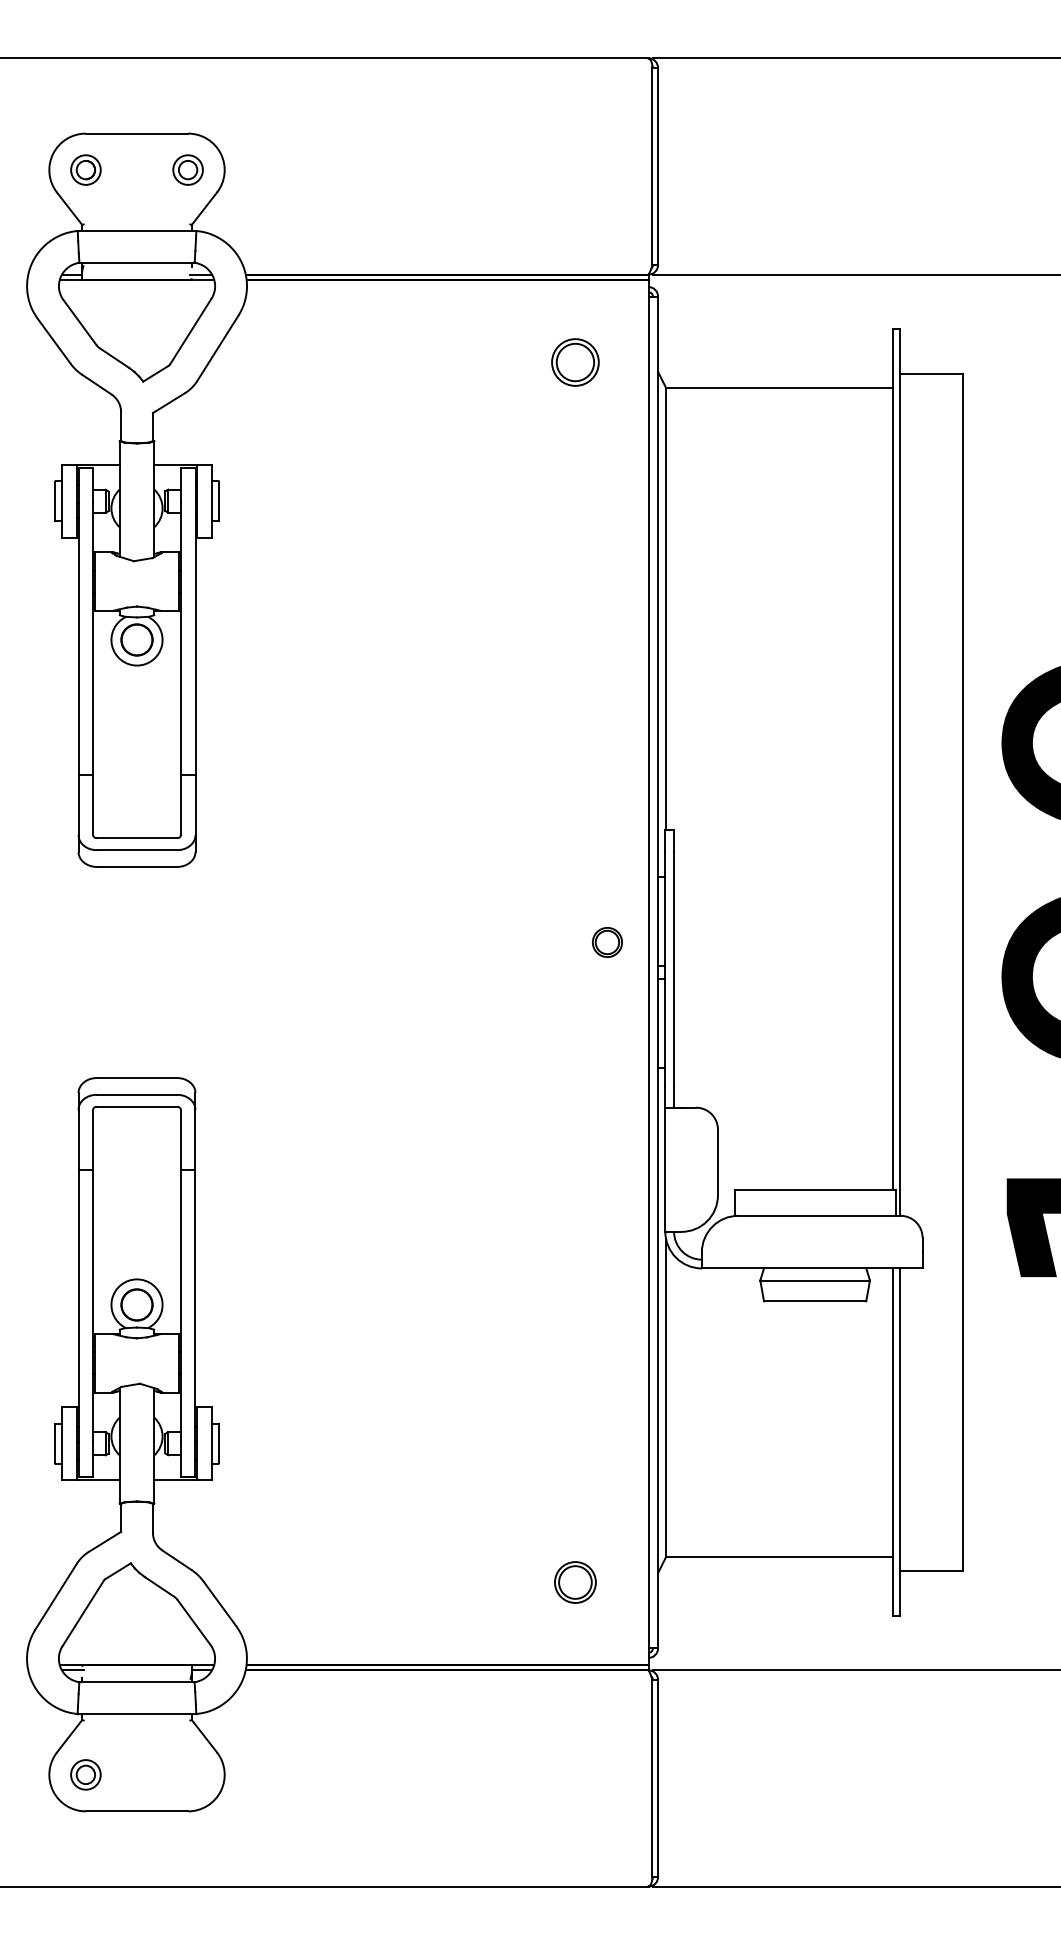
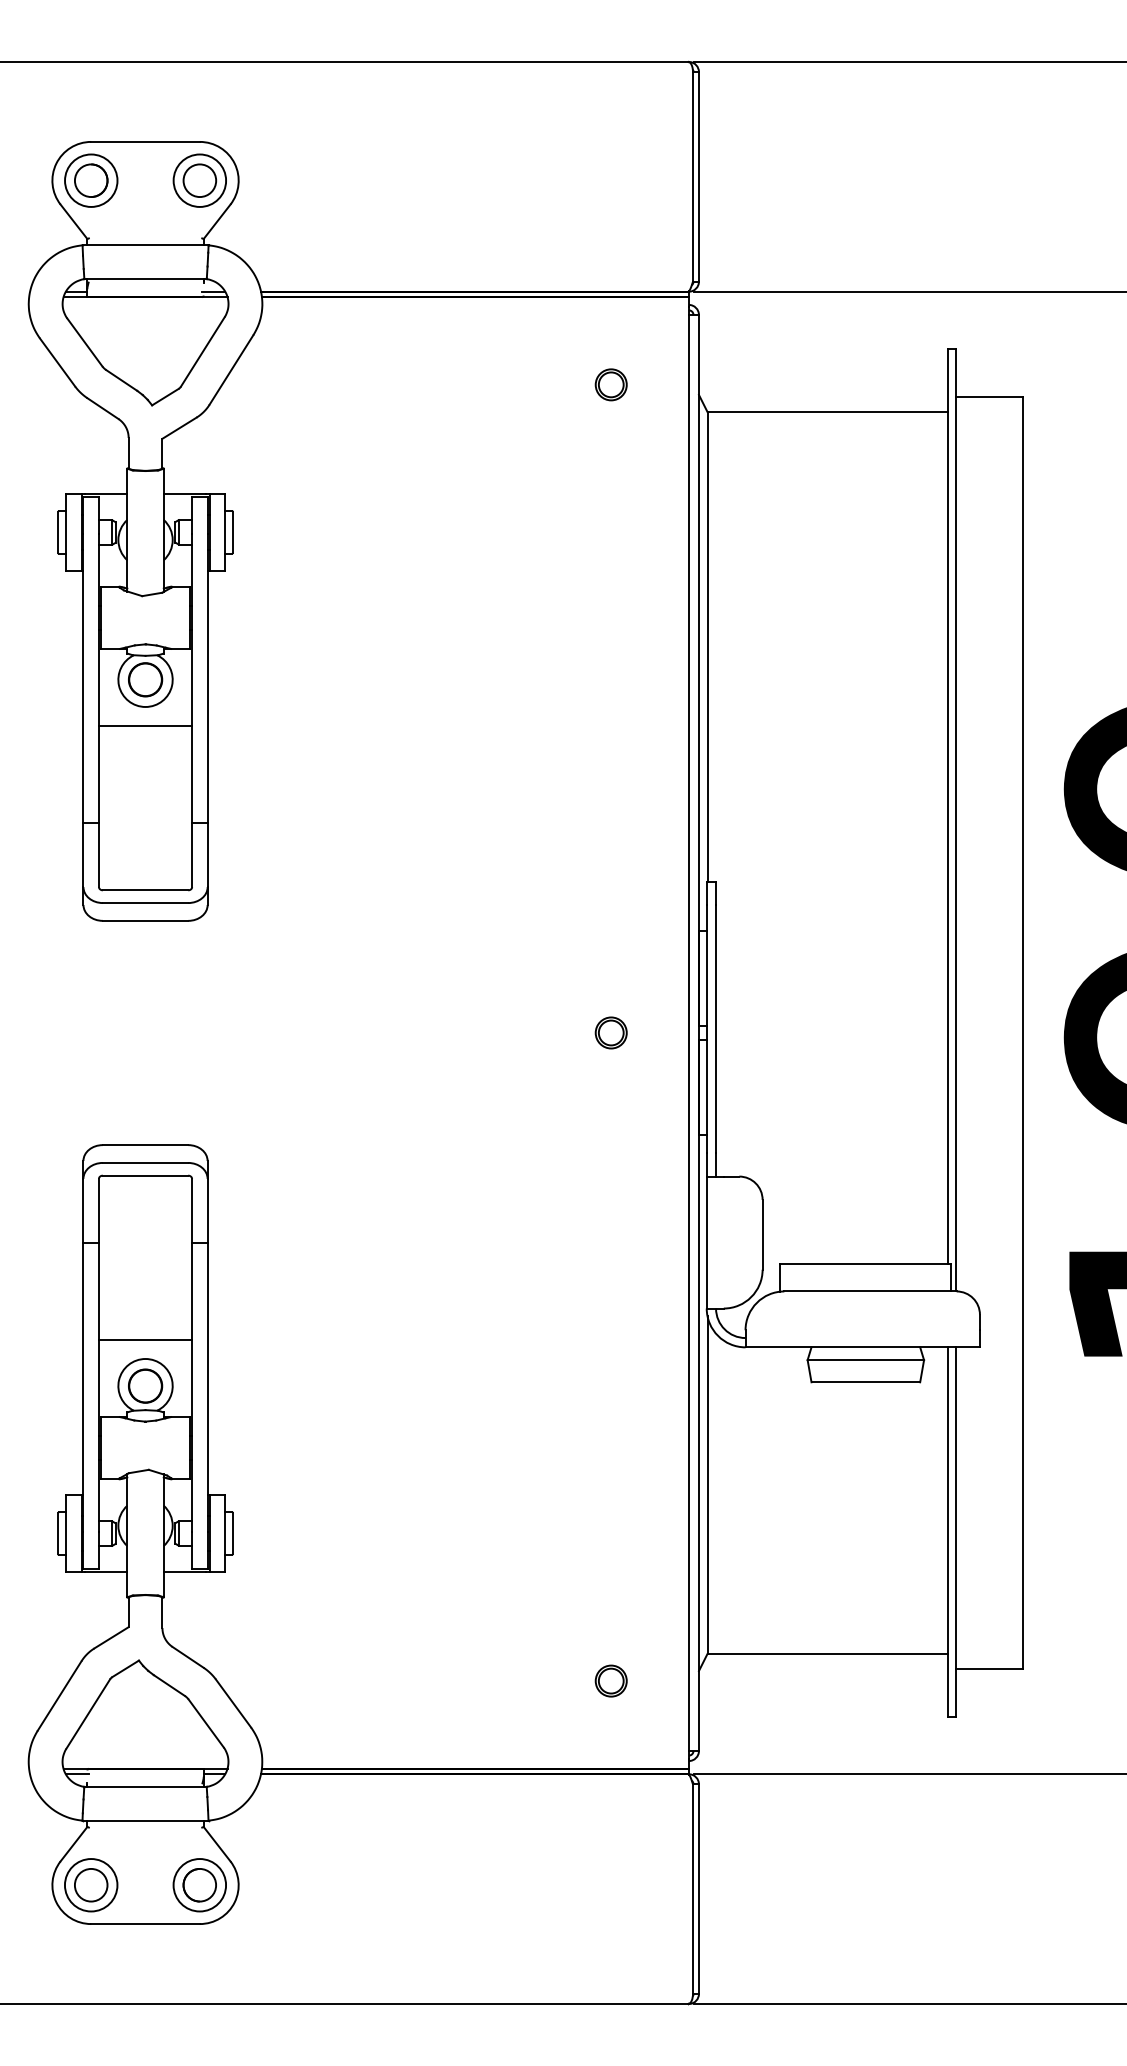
part: (85, 169) -> (90, 180), size x1.67
part: (187, 169) -> (199, 180), size x1.67
part: (575, 361) -> (611, 383), size x0.62
line: (136, 683) -> (144, 726), added
part: (607, 942) -> (611, 1033), moved
line: (136, 1261) -> (144, 1339), added
part: (575, 1582) -> (611, 1680), size x0.71
part: (85, 1774) -> (90, 1884), size x1.67
part: (187, 1774) -> (199, 1884), added

